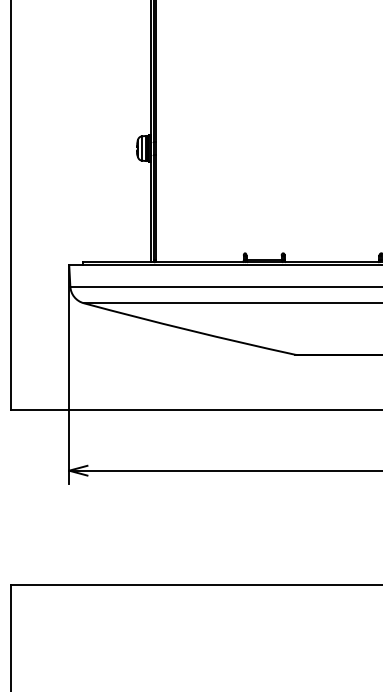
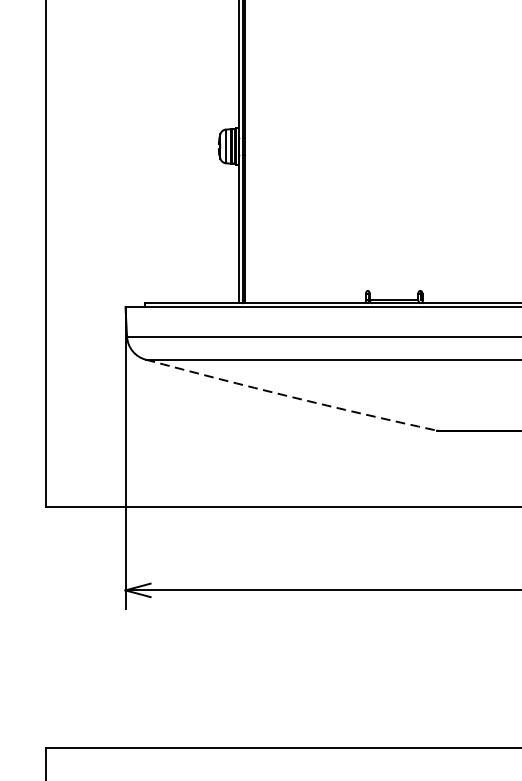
arc: (189, 330) -> (291, 397), solid -> dashed

